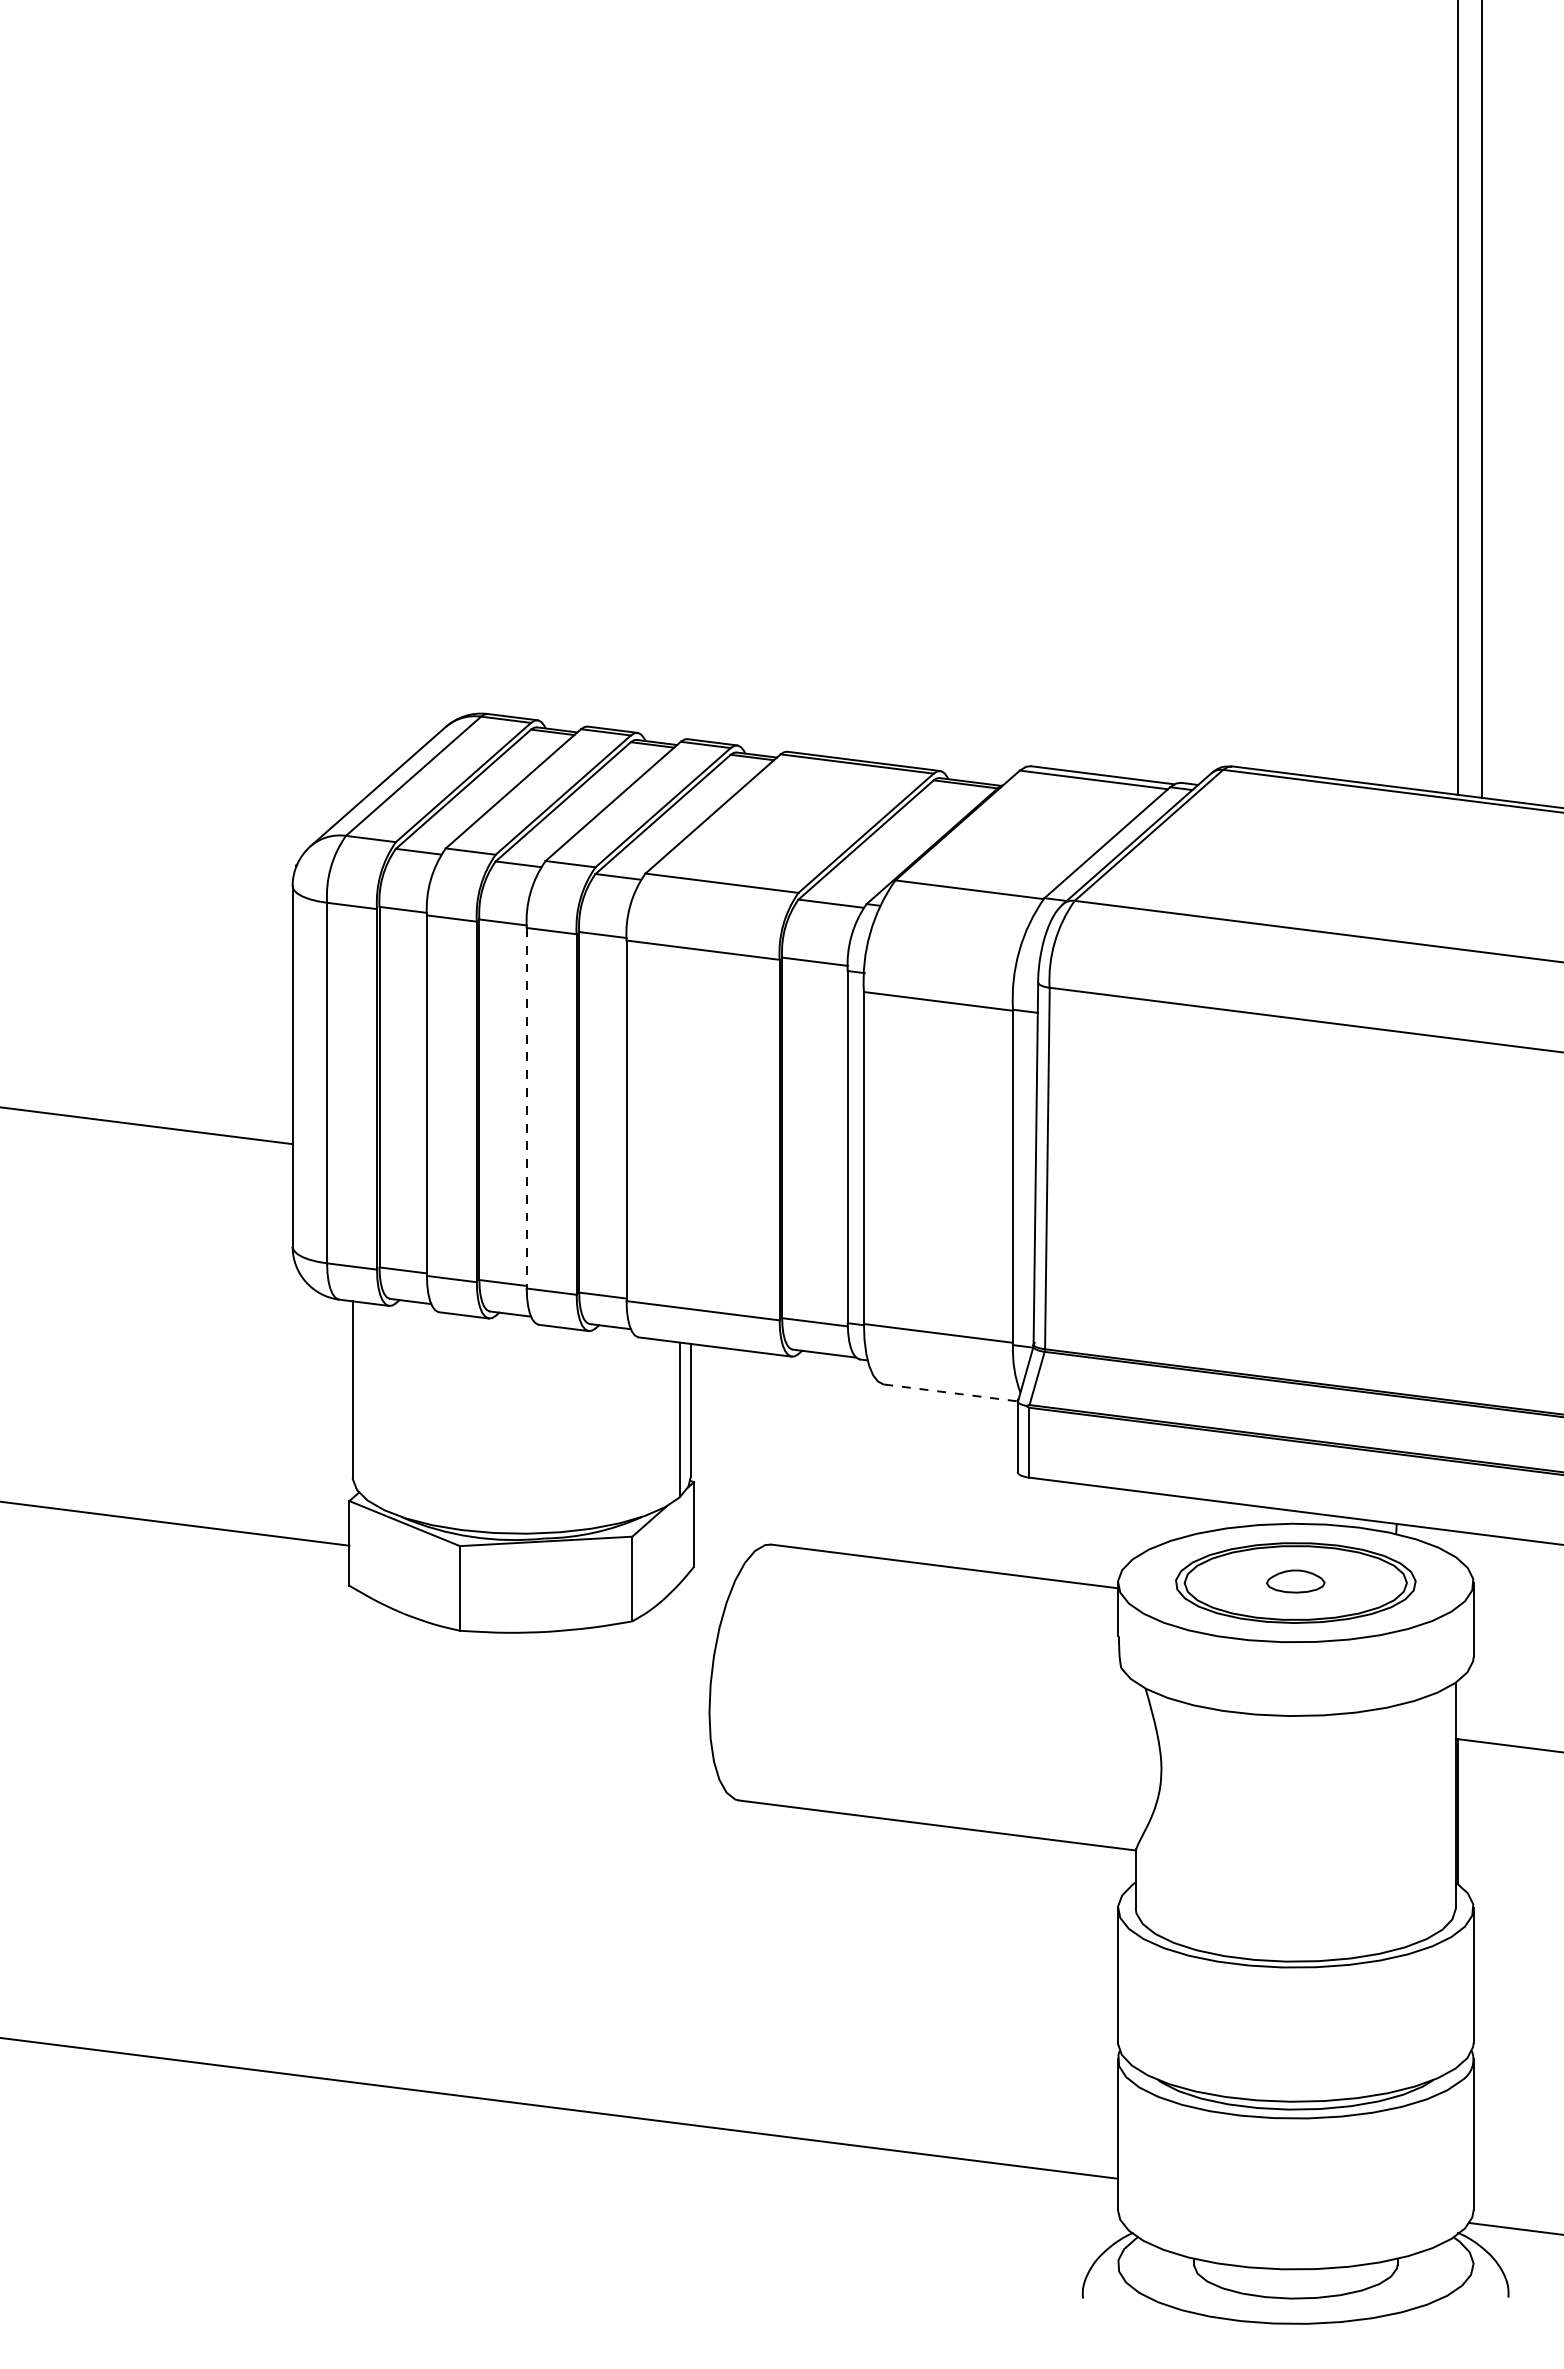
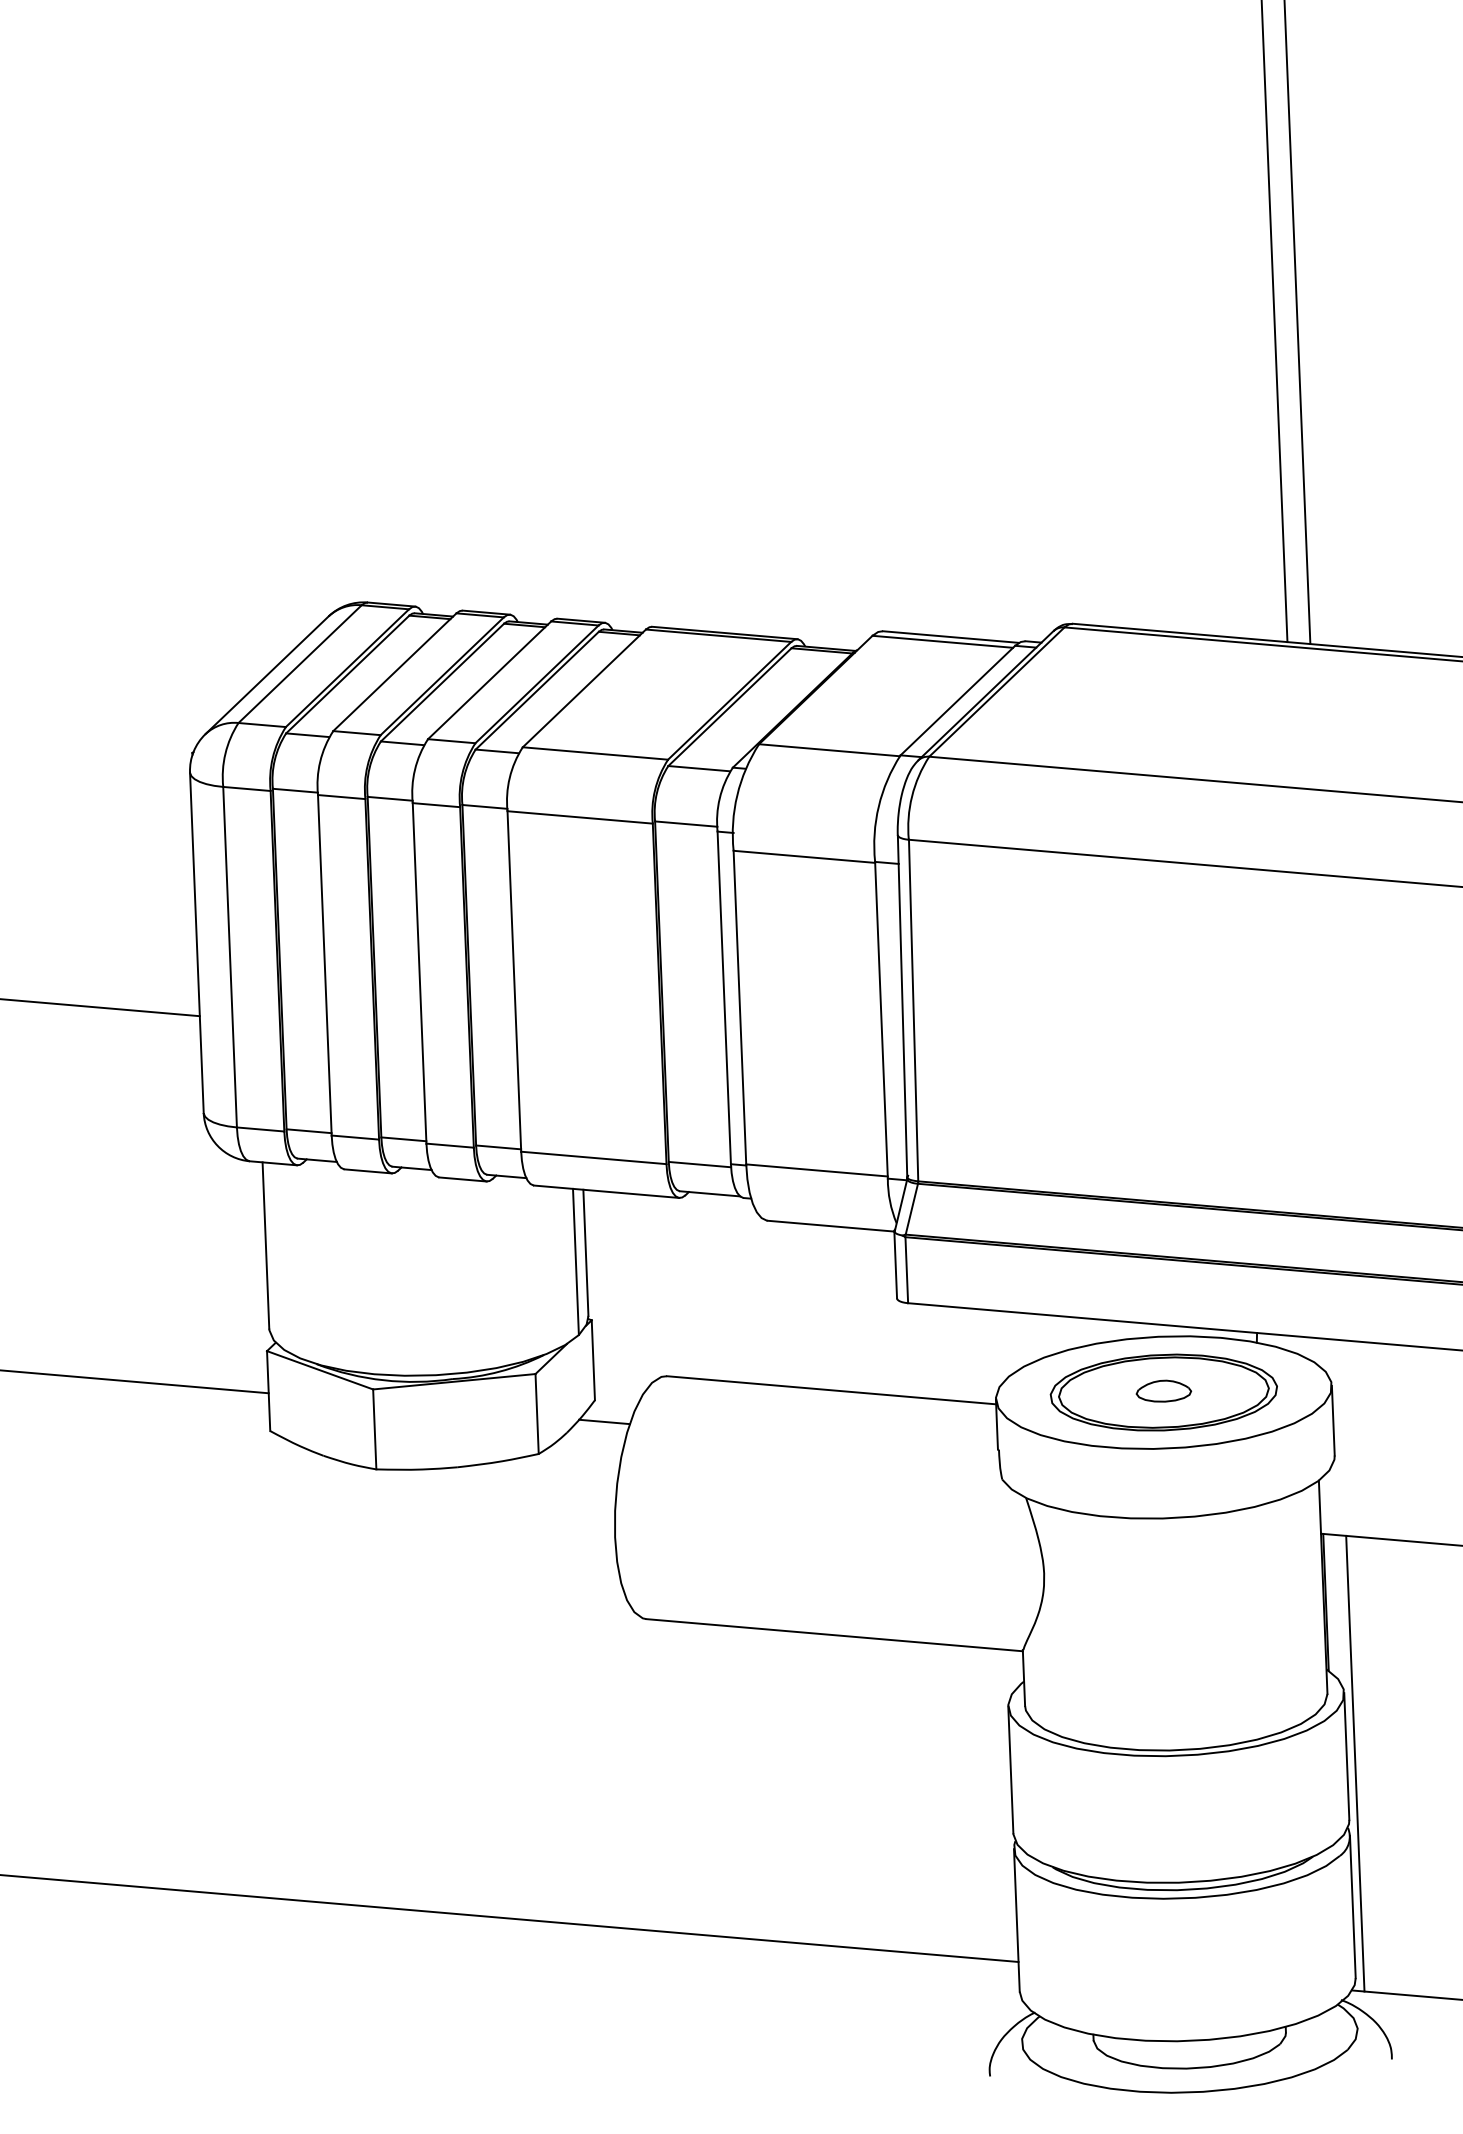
line: (526, 1108) -> (419, 973), dashed -> solid
line: (951, 1393) -> (831, 1226), dashed -> solid
line: (702, 1589) -> (603, 1421), added
line: (1482, 1983) -> (1355, 1763), added

